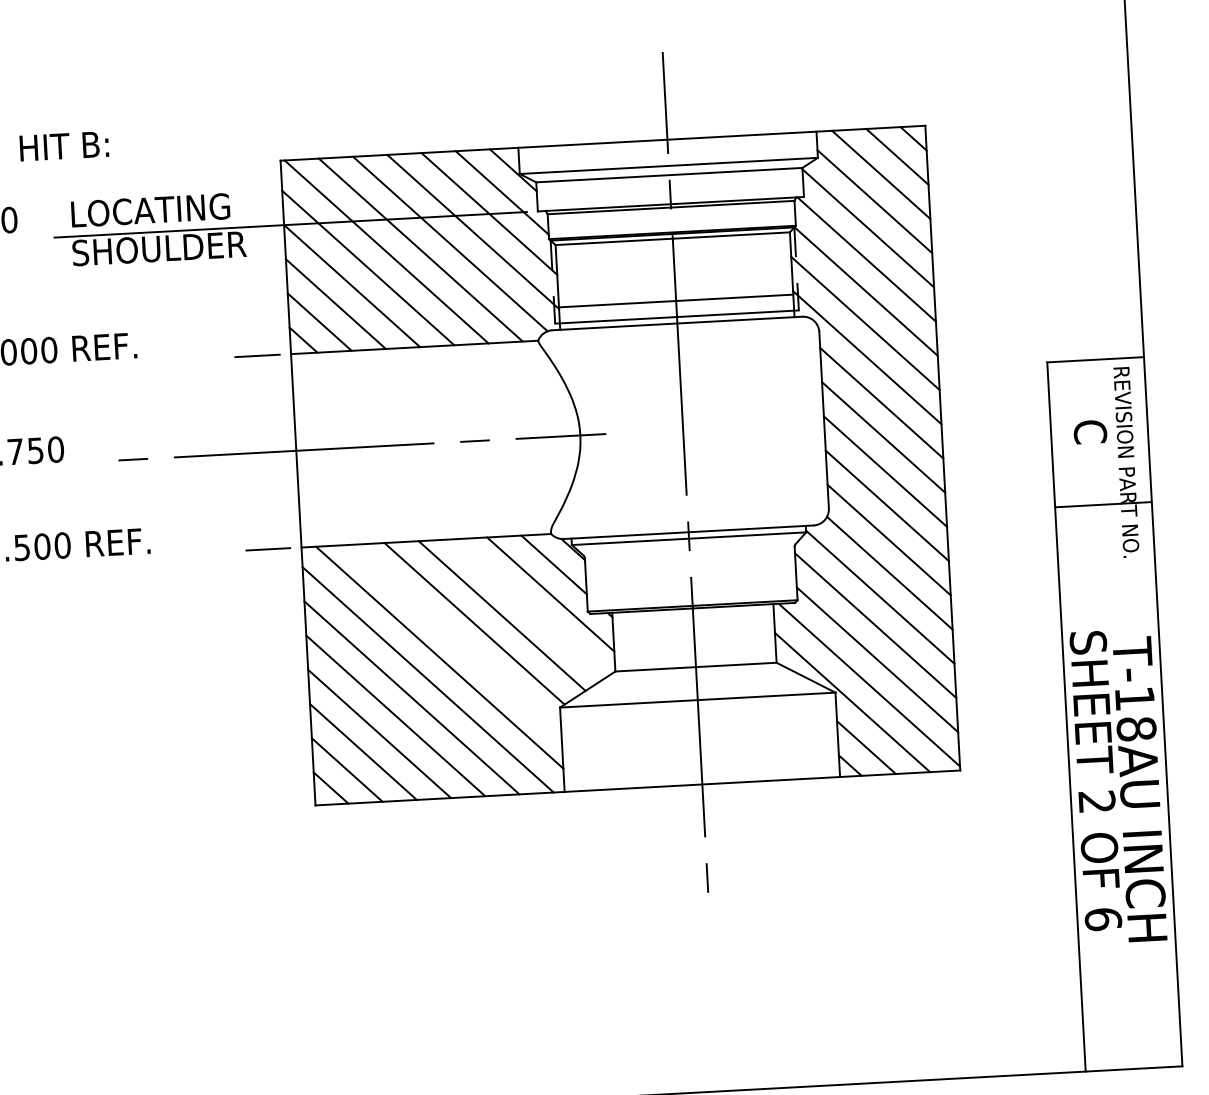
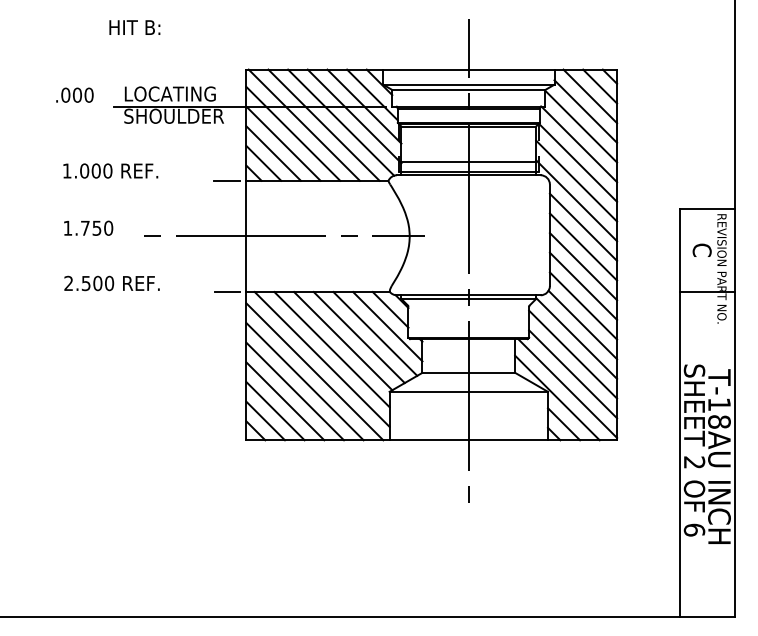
text: (63, 146) -> (134, 27), moved
line: (530, 607) -> (375, 333), added
line: (454, 639) -> (331, 349), added

